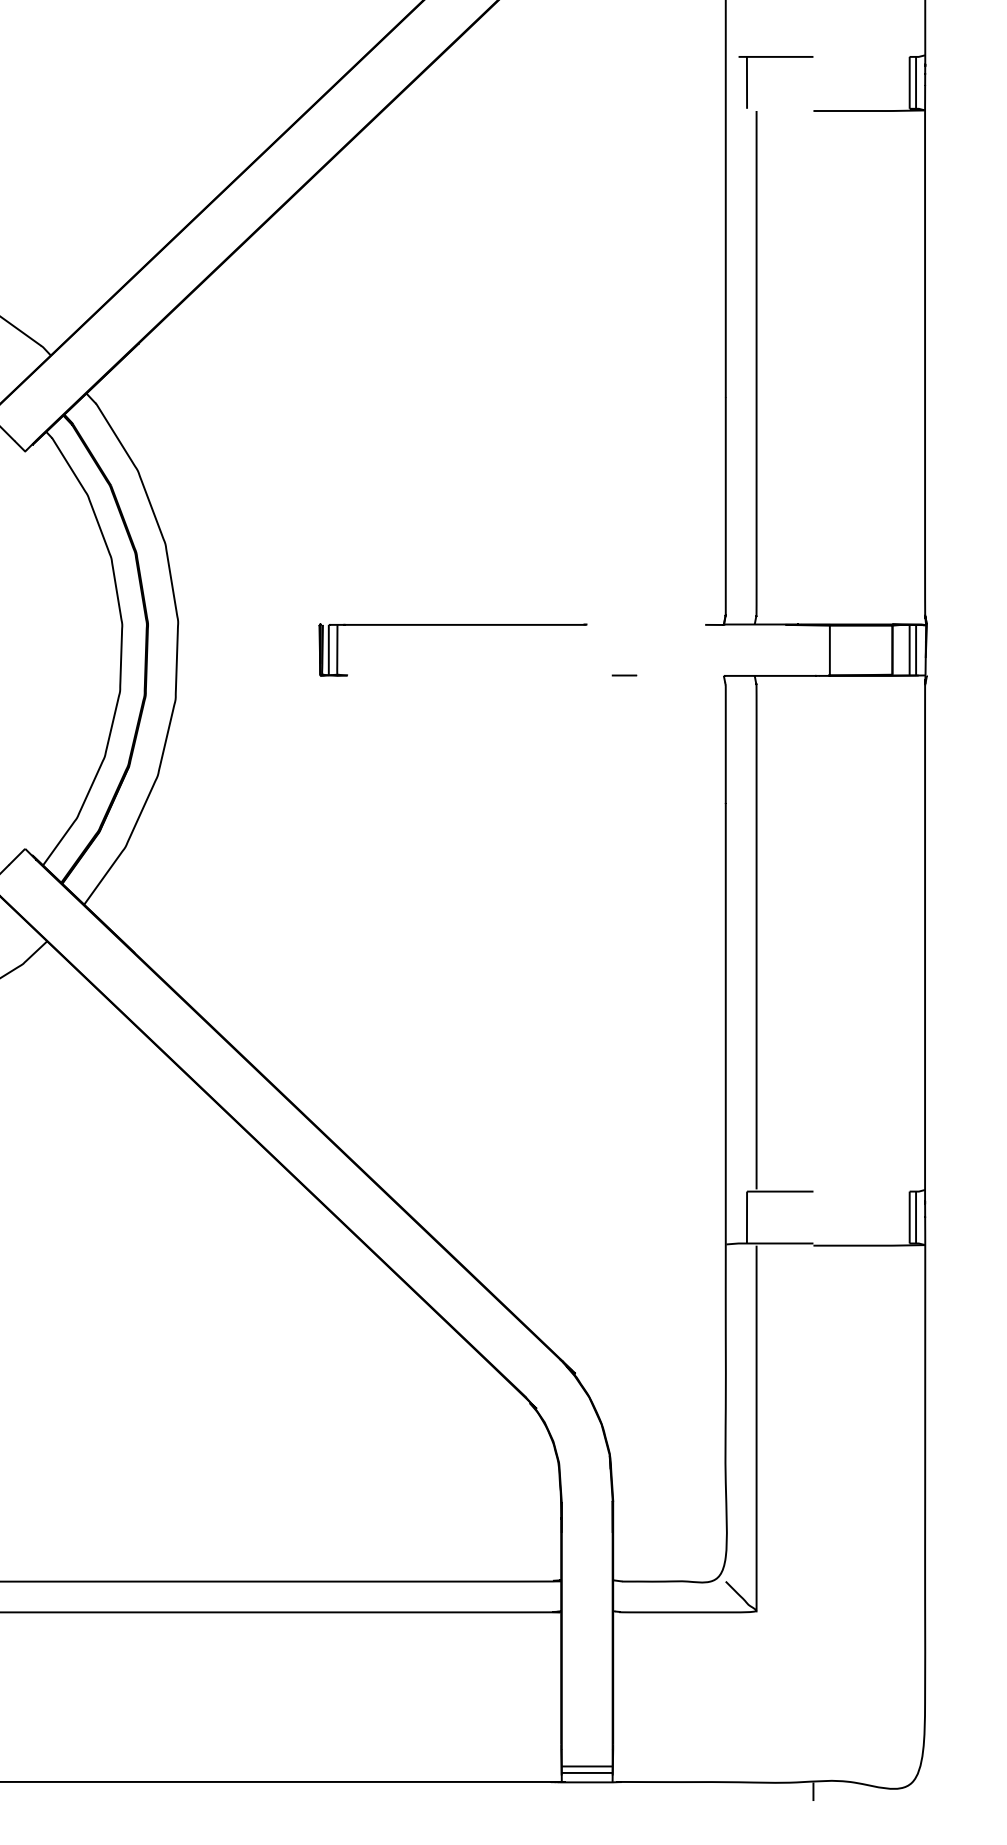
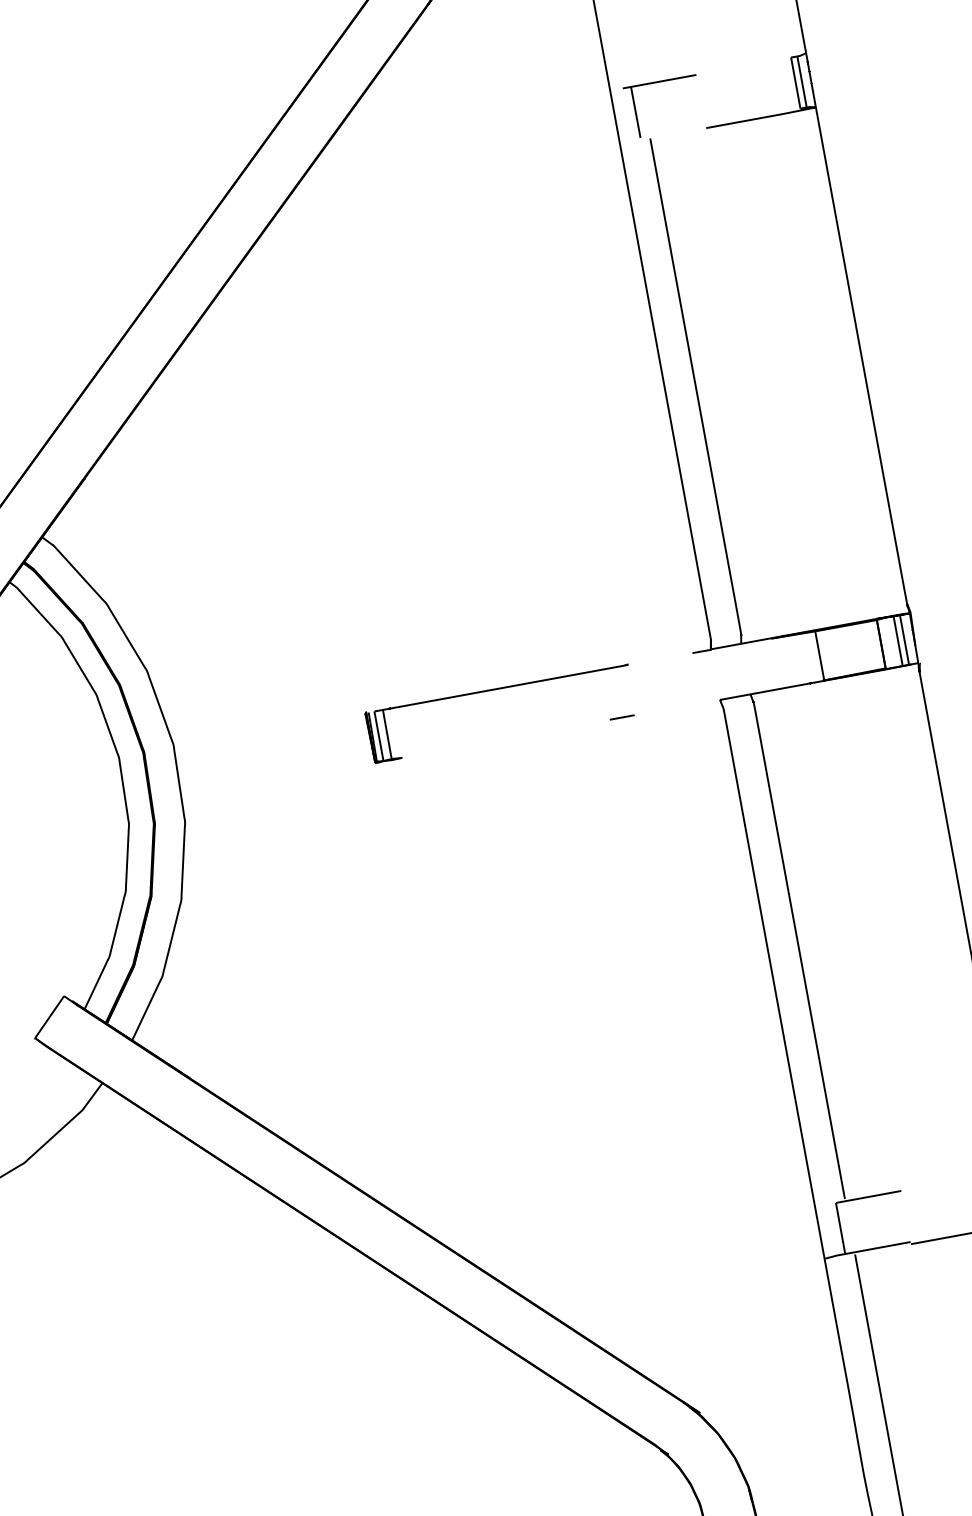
part: (452, 625) -> (496, 689), moved

